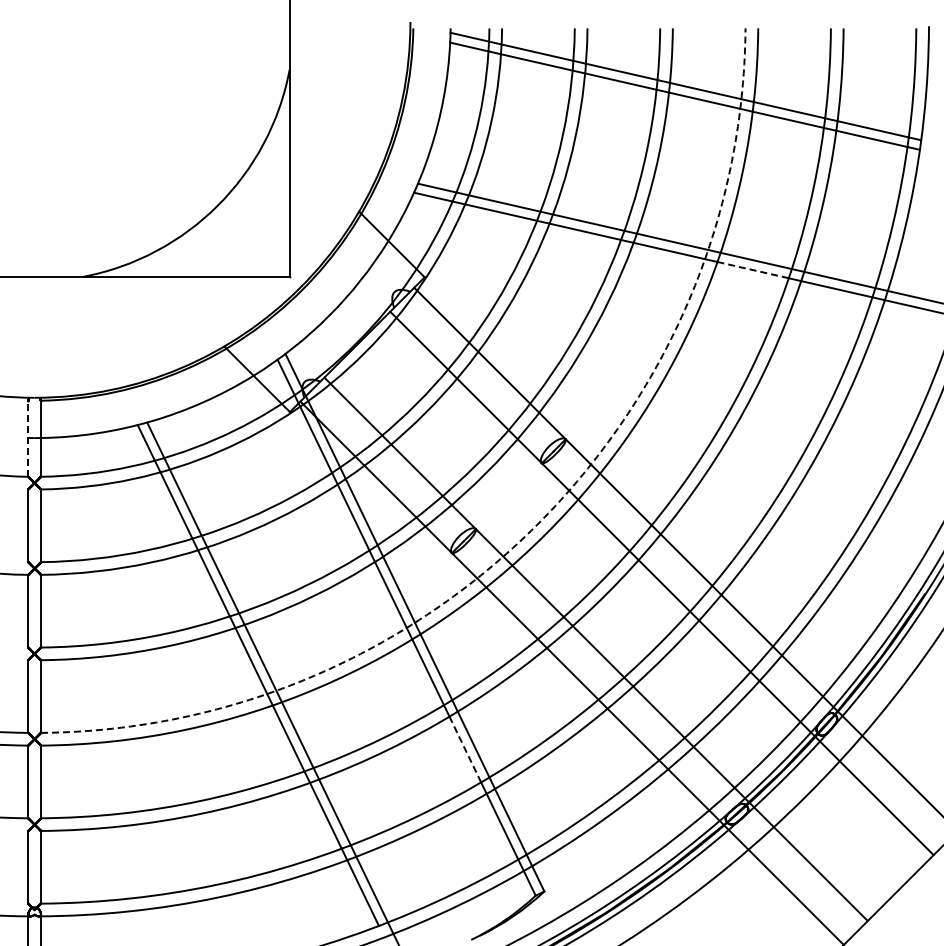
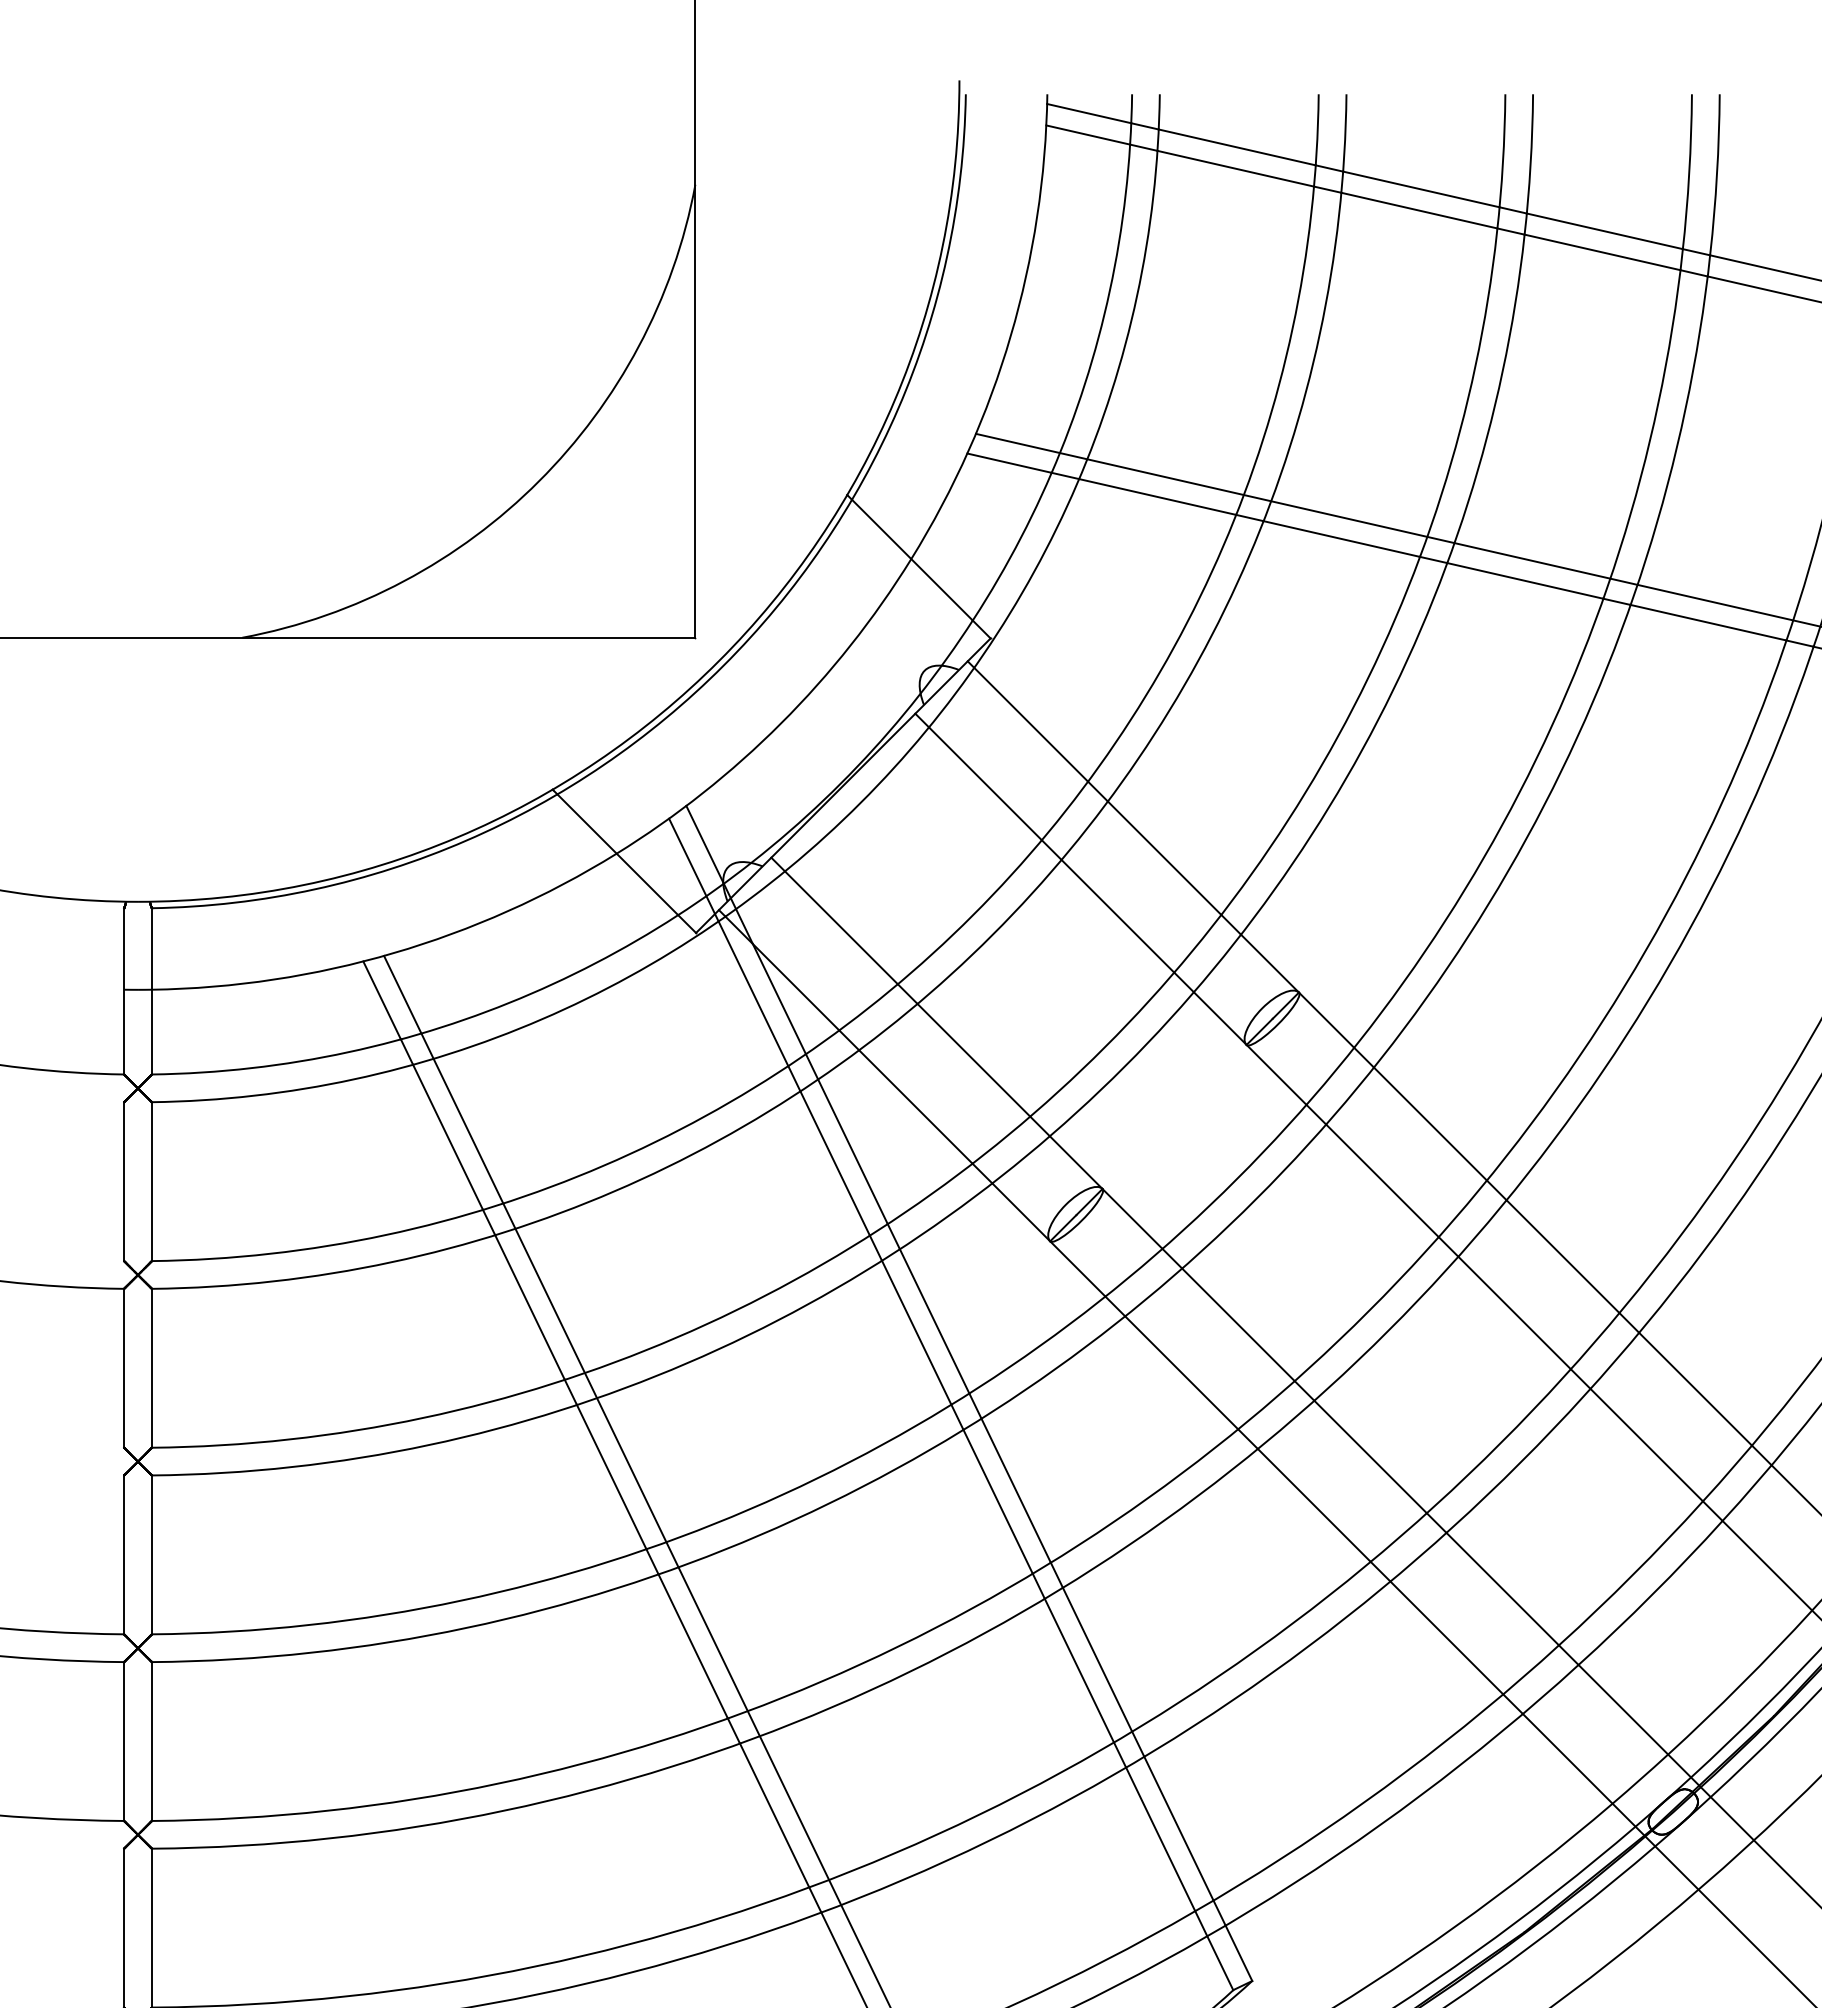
line: (752, 270) -> (1707, 623), dashed -> solid
line: (28, 438) -> (124, 990), dashed -> solid
arc: (537, 524) -> (1237, 1178), dashed -> solid
line: (465, 749) -> (1079, 1670), dashed -> solid

